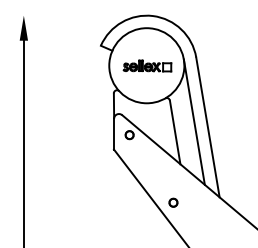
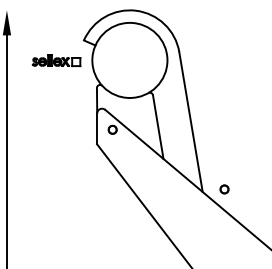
part: (147, 65) -> (56, 60), moved
line: (193, 121) -> (176, 116), removed
part: (173, 202) -> (224, 189), moved

